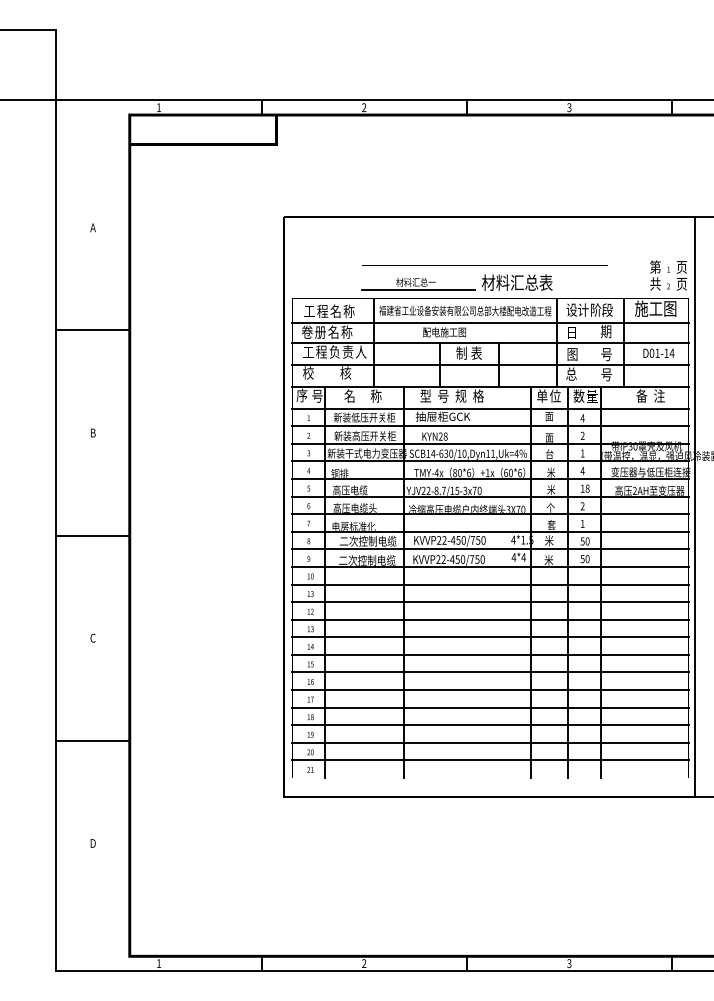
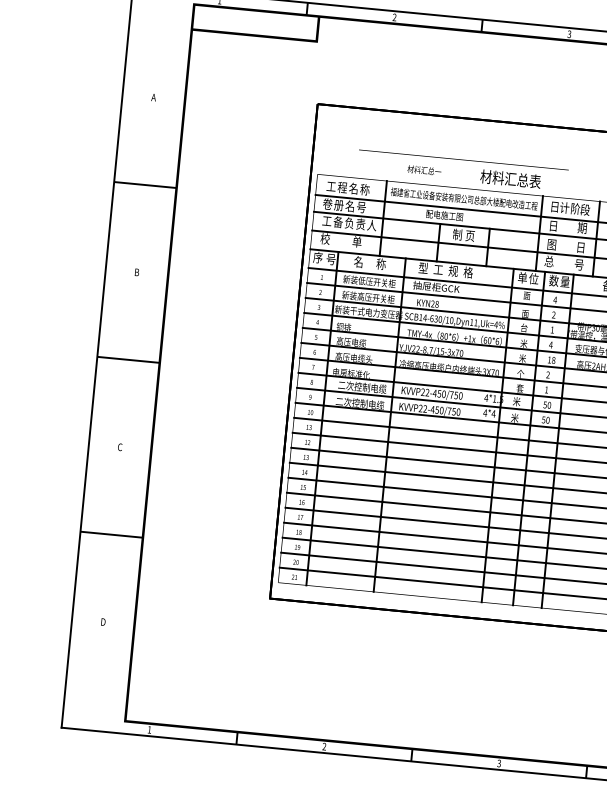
line: (484, 265) -> (463, 159), moved
line: (417, 289) -> (425, 176), removed
text: (571, 309) -> (554, 206), 设 -> 日
text: (346, 331) -> (361, 206), 称 -> 号
text: (321, 351) -> (338, 221), 程 -> 备
text: (476, 352) -> (470, 235), 表 -> 页
text: (606, 354) -> (580, 247), 号 -> 日
text: (345, 372) -> (356, 241), 核 -> 单
text: (443, 395) -> (438, 269), 号 -> 工

